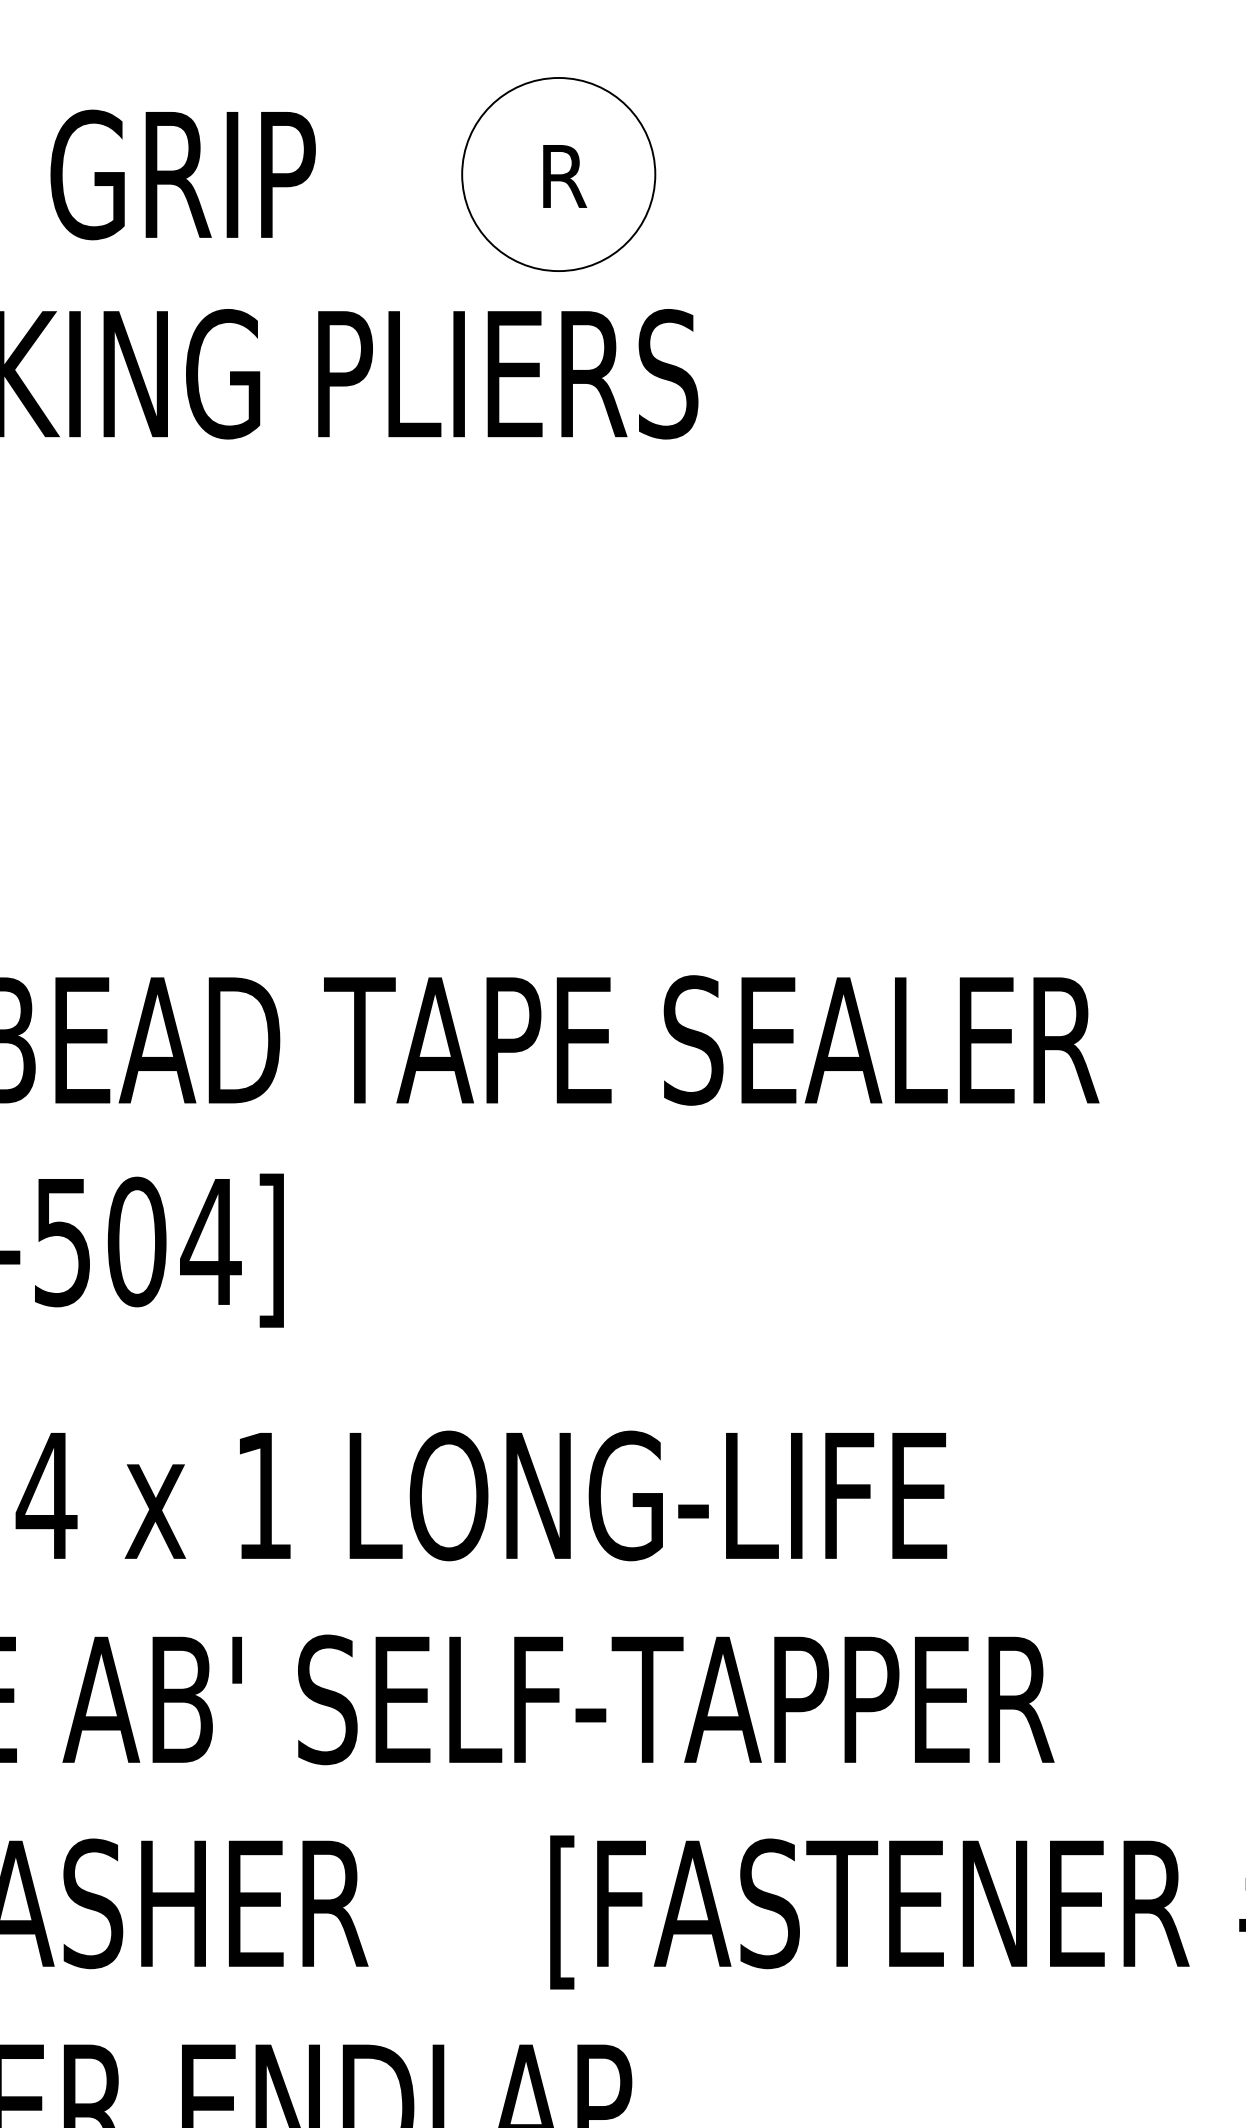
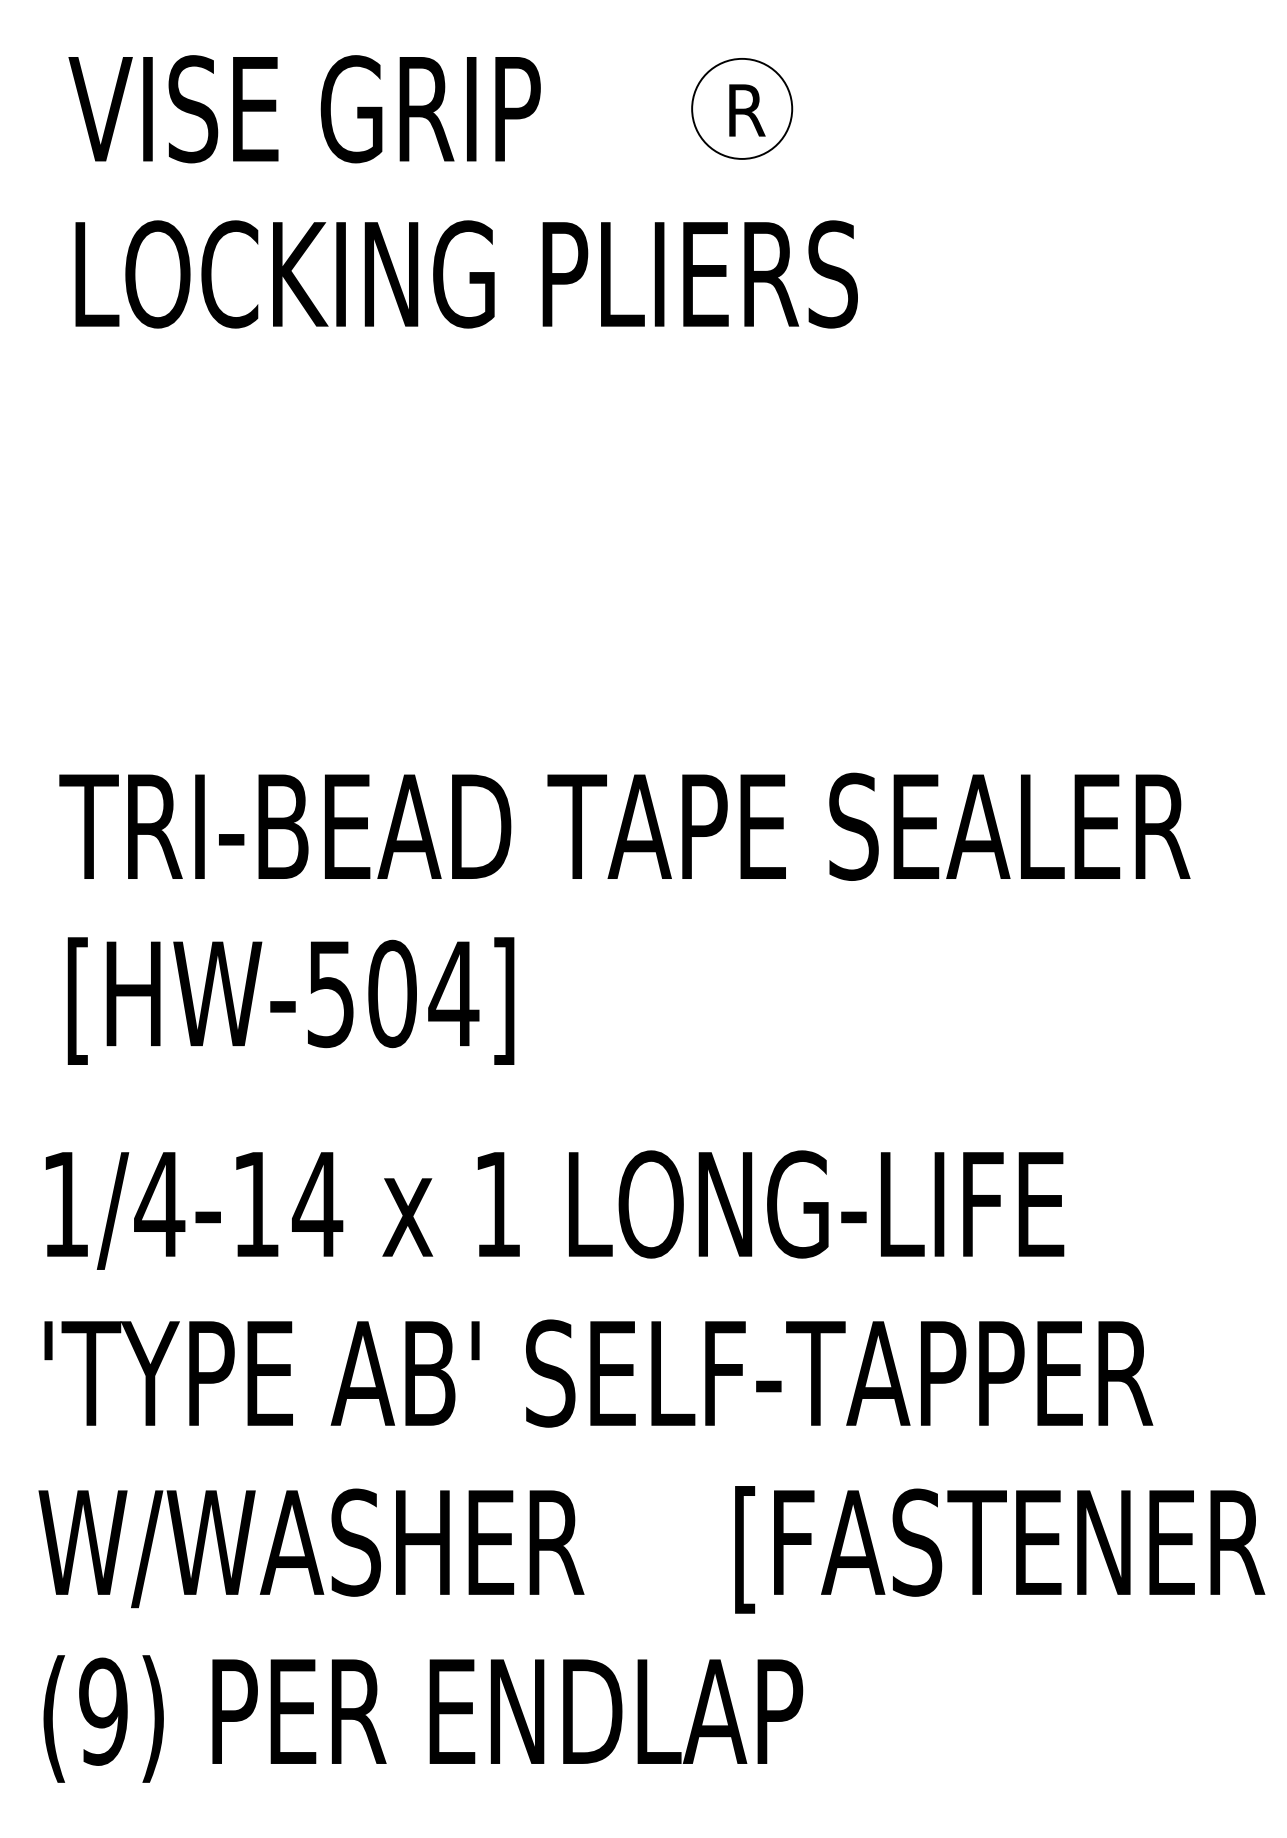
circle: (559, 174) -> (742, 108), size x0.62

